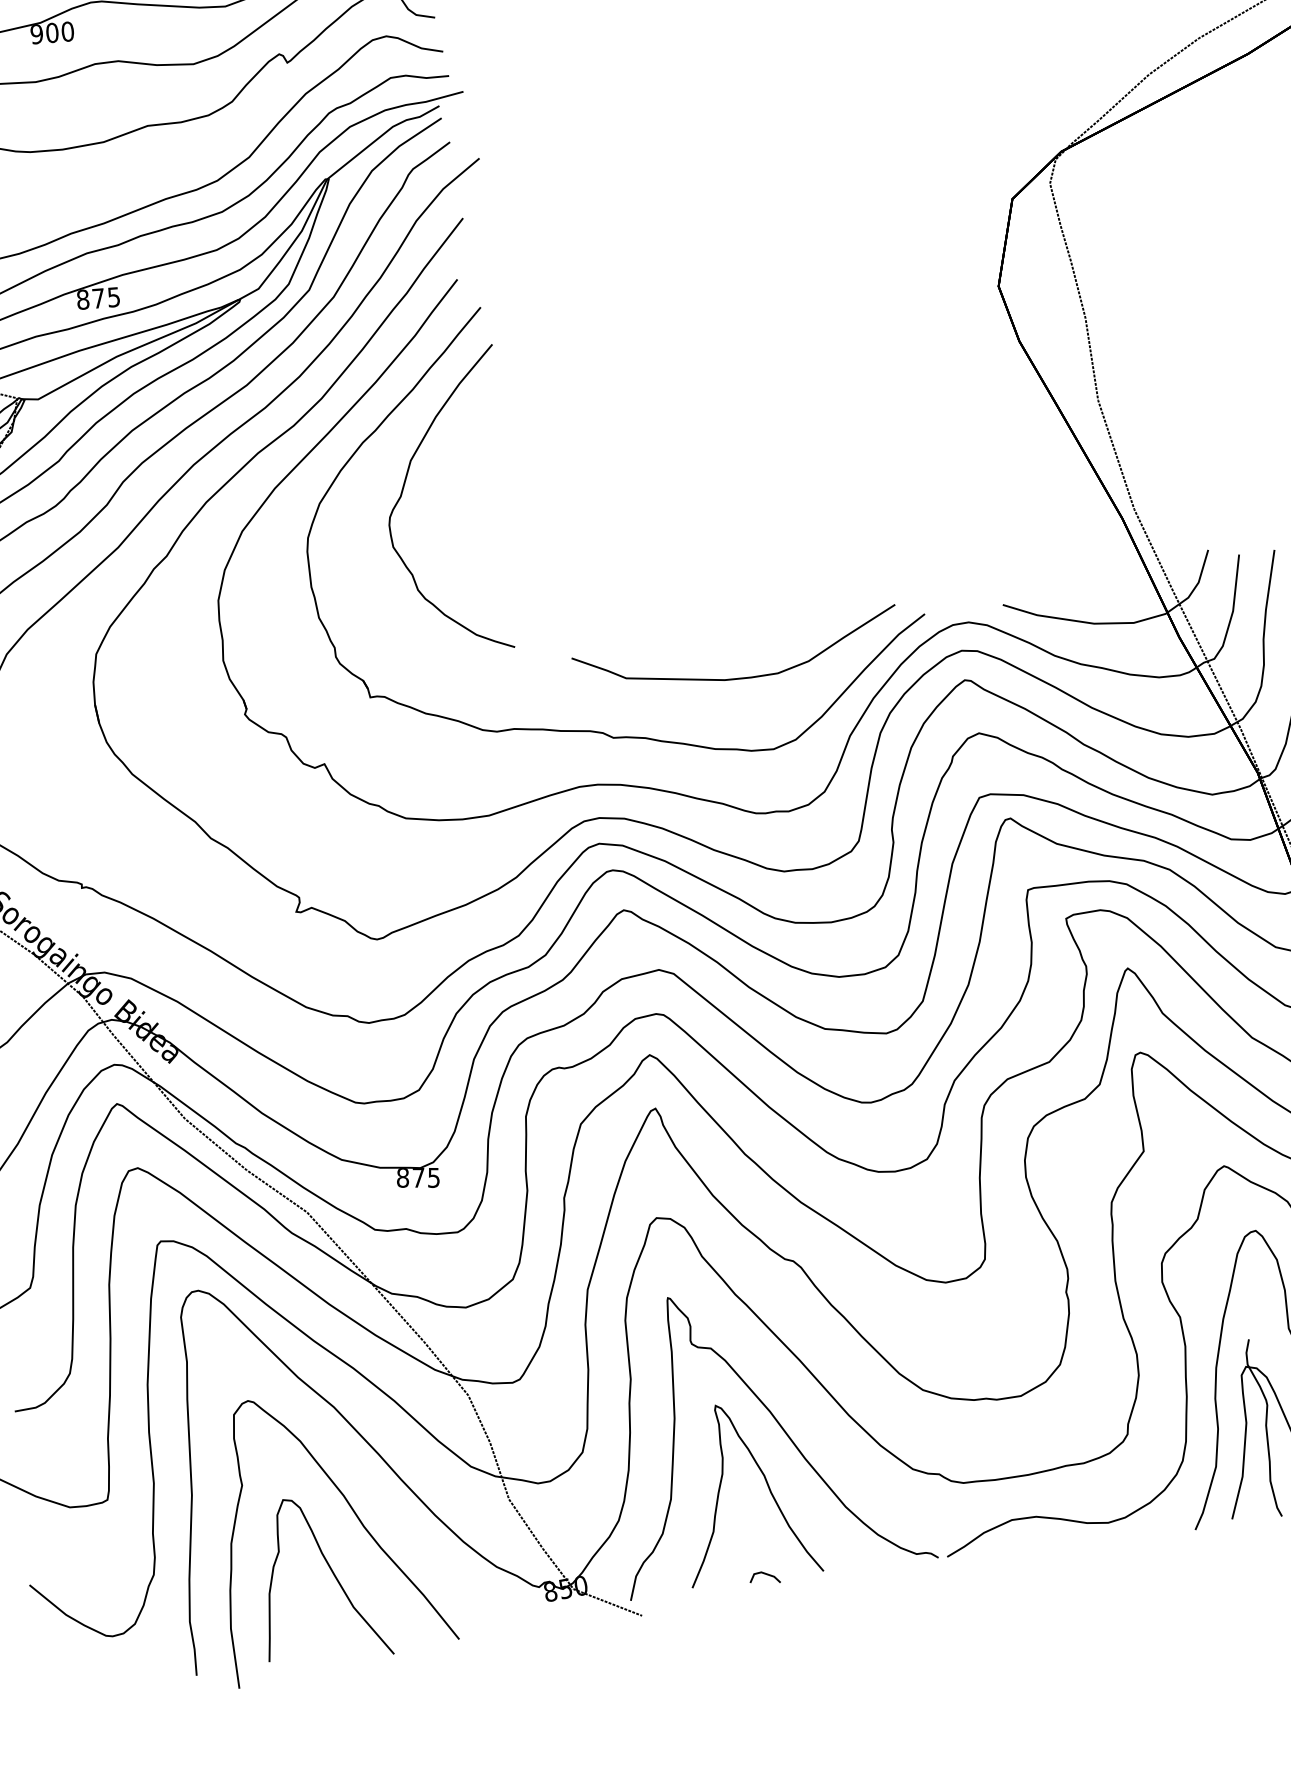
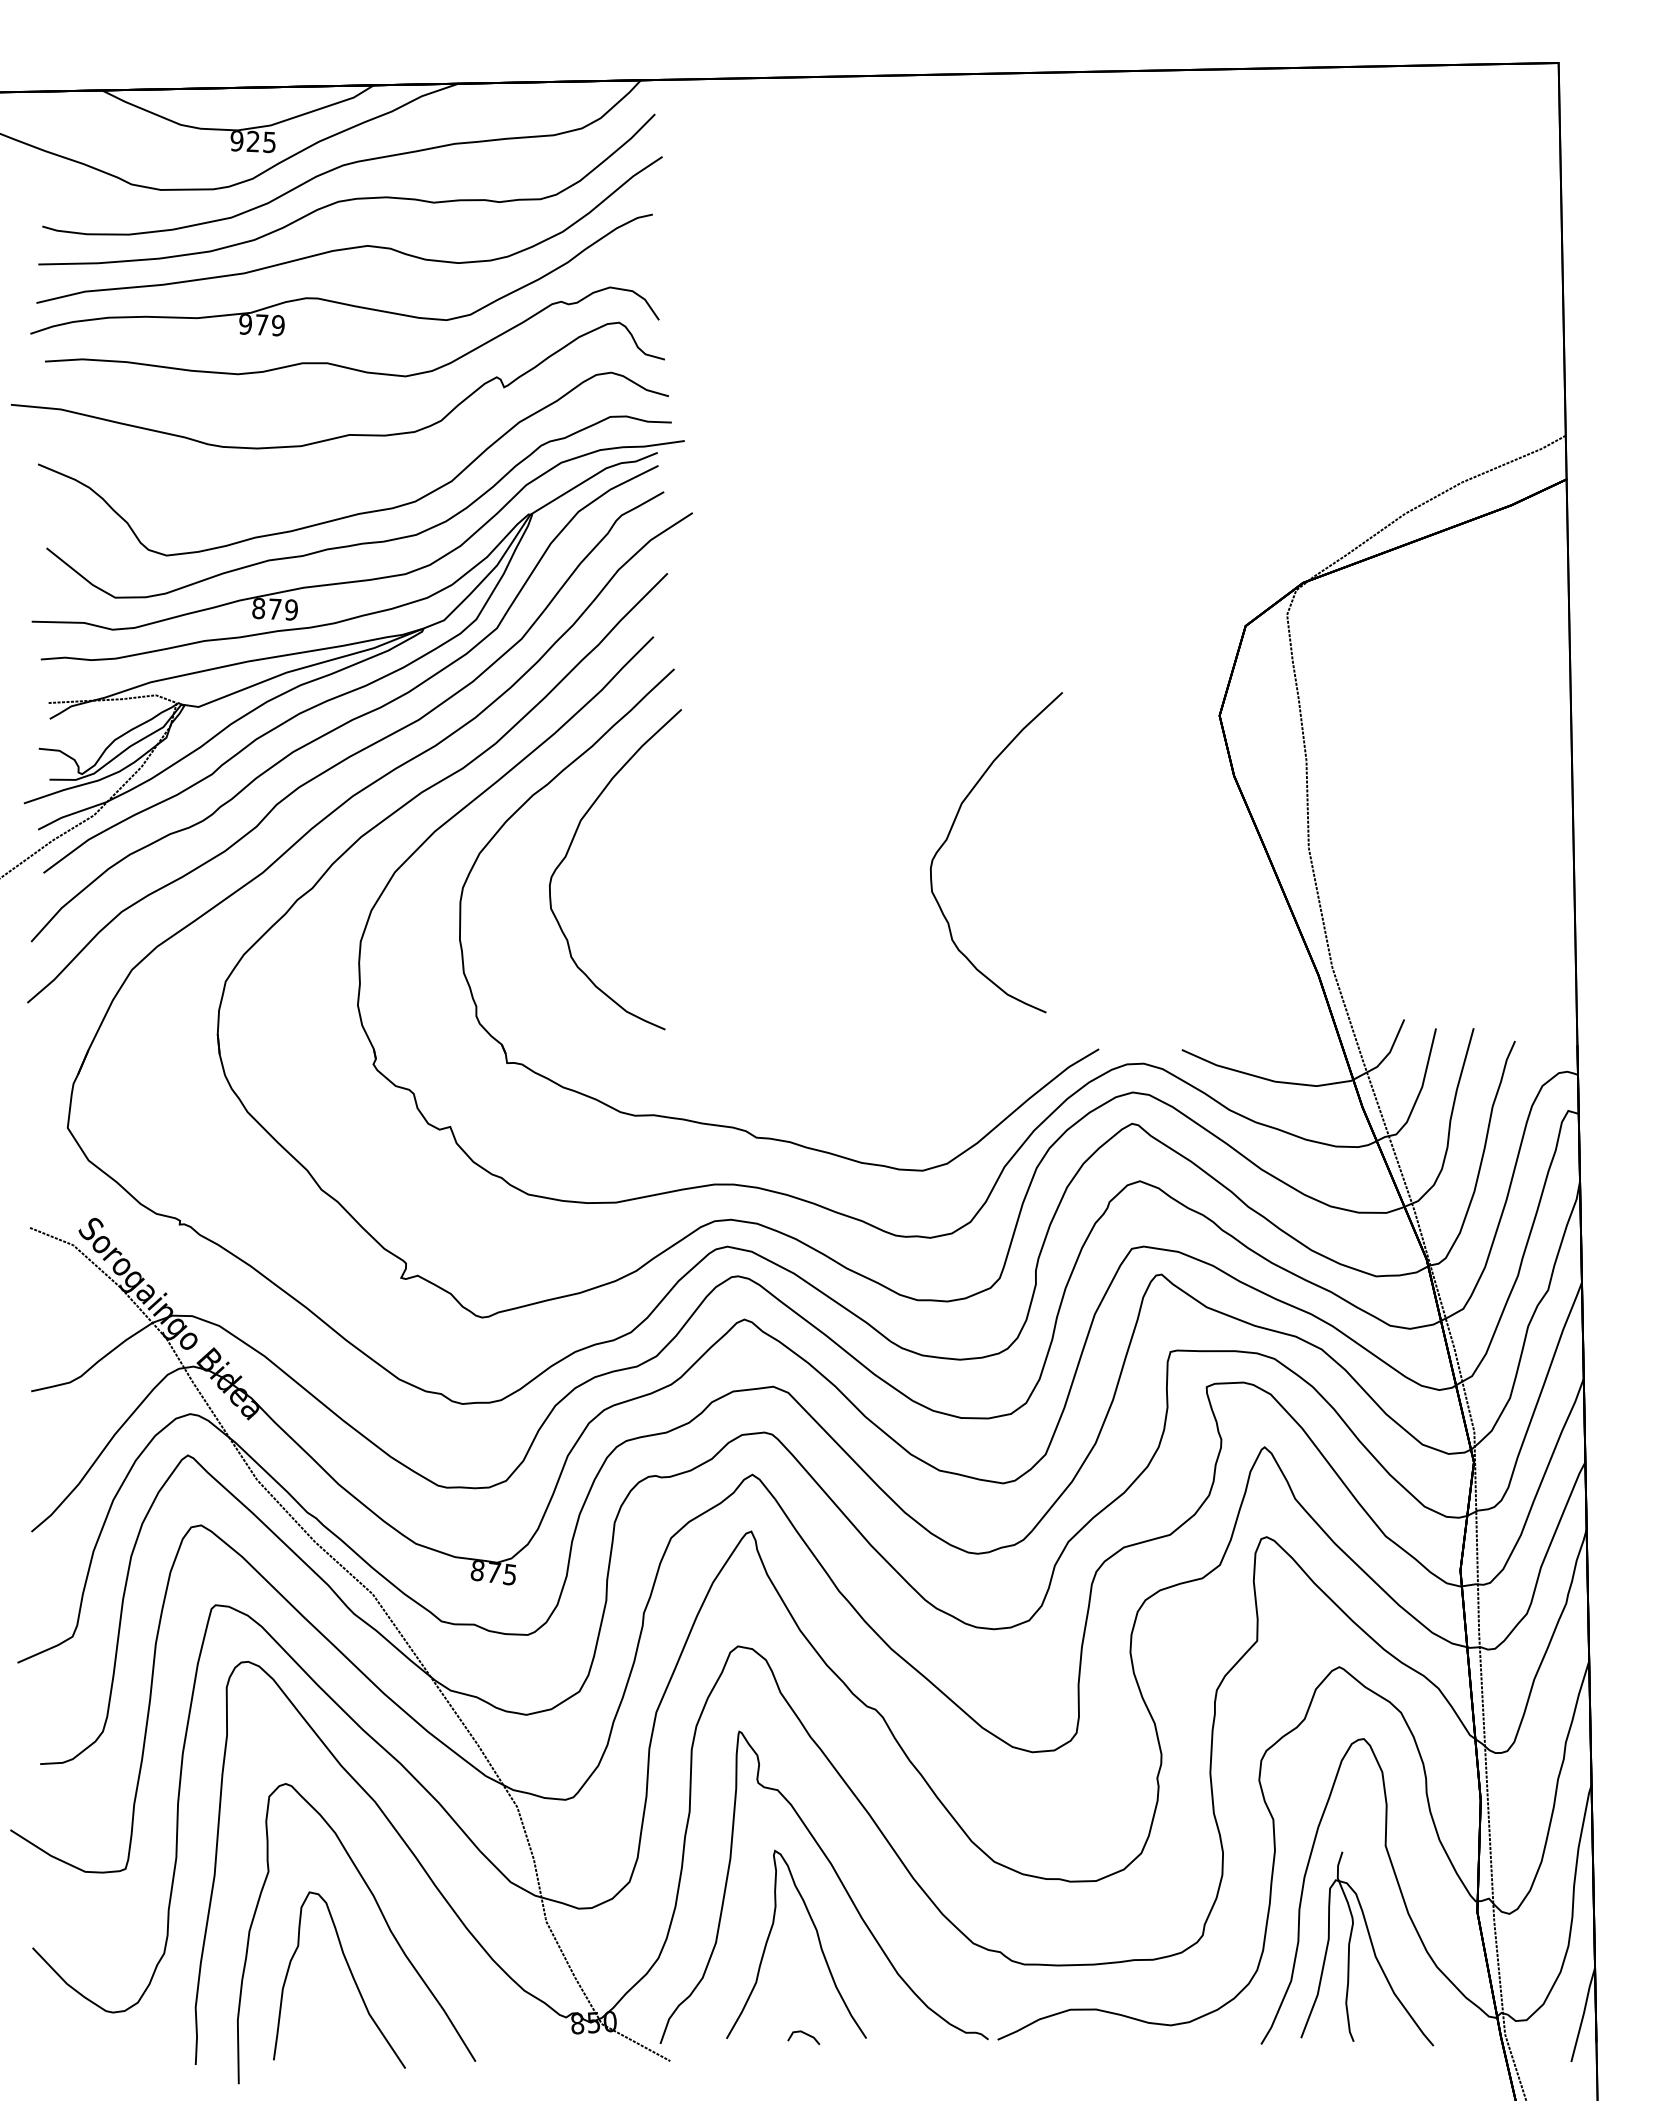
text: (59, 32) -> (269, 325), 900 -> 979
text: (113, 296) -> (291, 609), 875 -> 879
curve: (759, 429) -> (950, 833), added
curve: (738, 677) -> (895, 1091), removed

